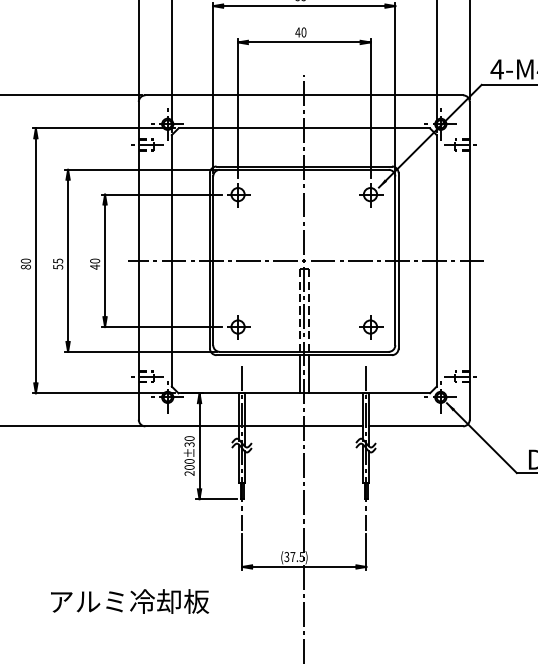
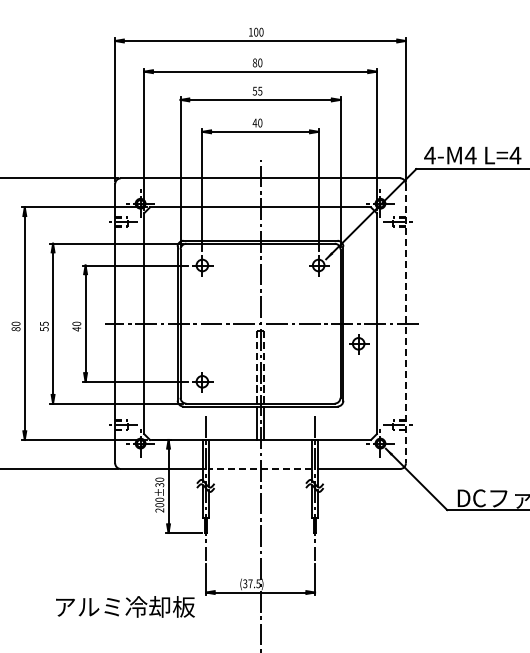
line: (469, 260) -> (405, 323), solid -> dashed
part: (371, 327) -> (359, 344), moved
line: (303, 426) -> (259, 469), solid -> dashed
text: (130, 601) -> (125, 606), moved

